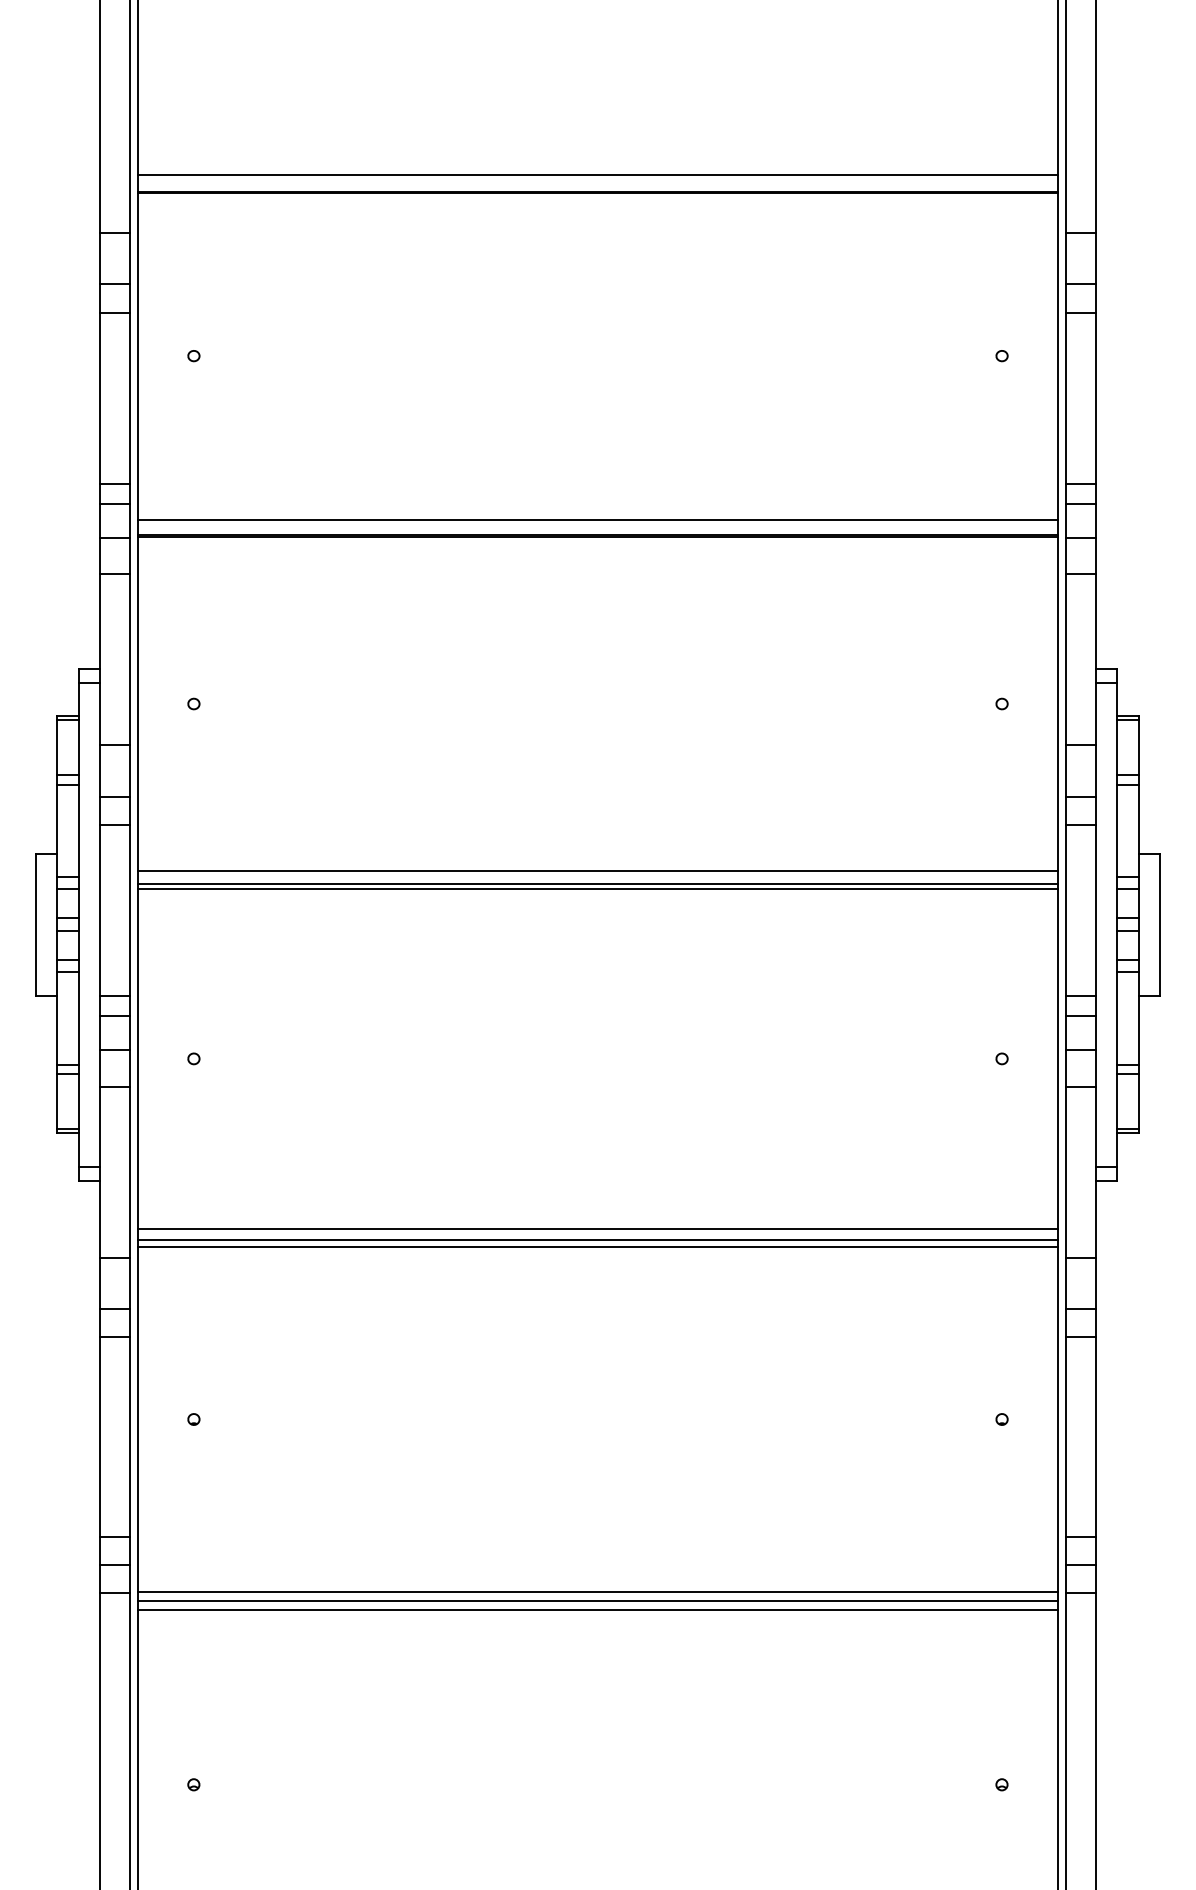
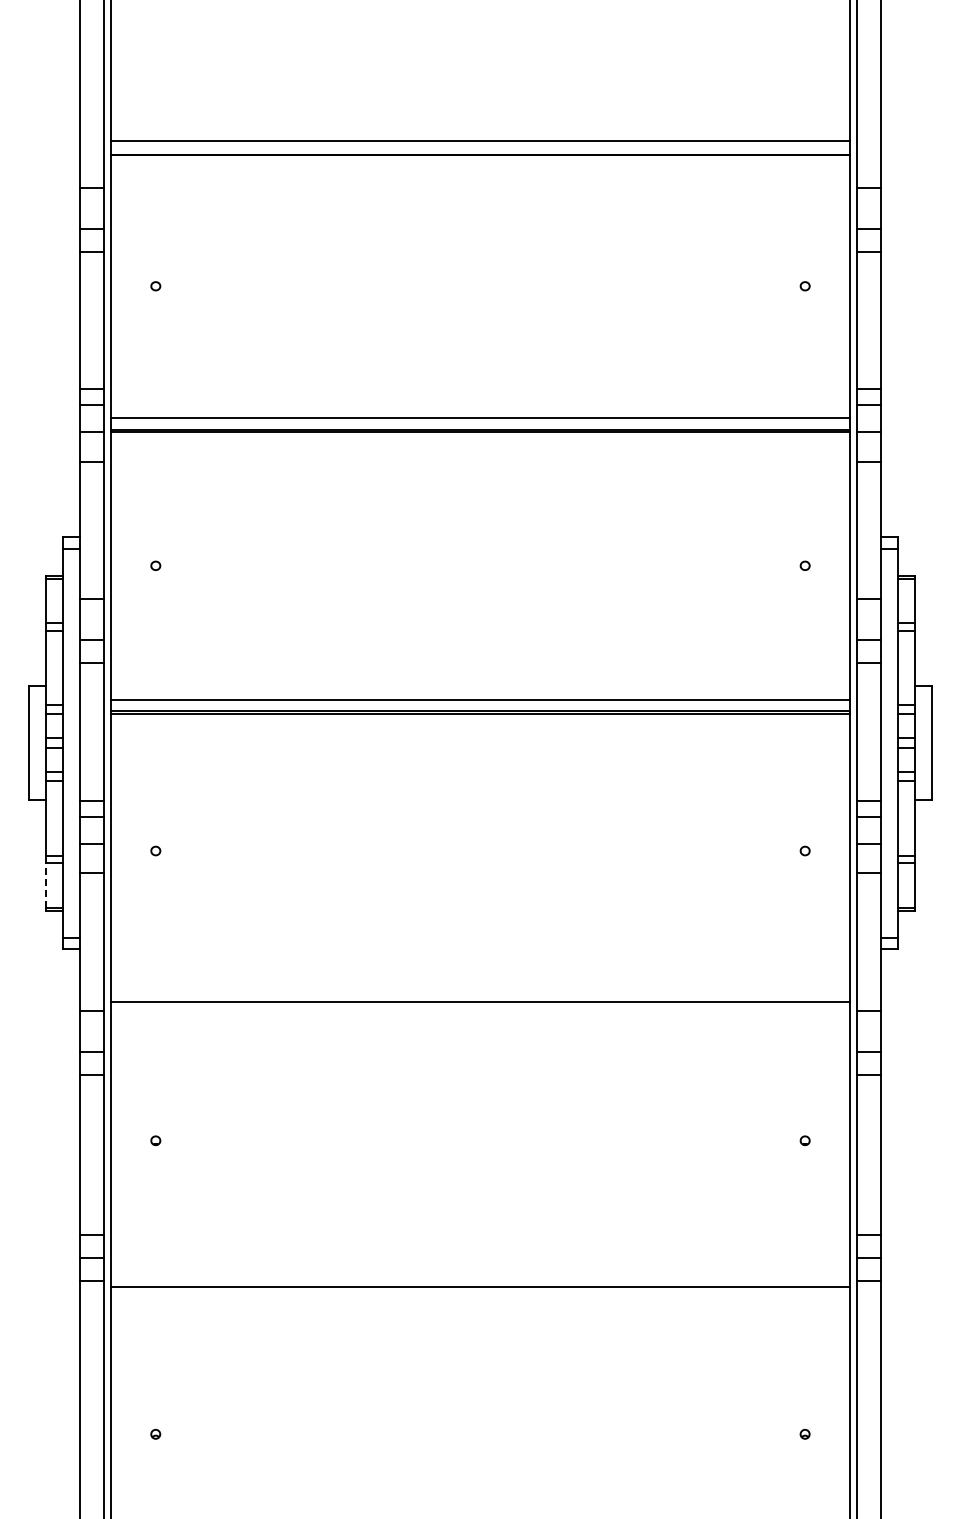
line: (57, 1101) -> (46, 885), solid -> dashed
line: (598, 1228) -> (480, 987), removed
line: (598, 1239) -> (480, 996), removed
line: (598, 1592) -> (480, 1279), removed
line: (598, 1609) -> (480, 1293), removed

